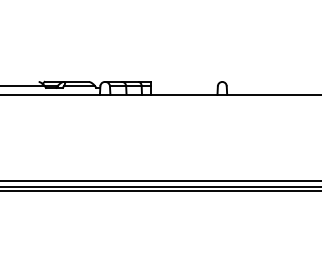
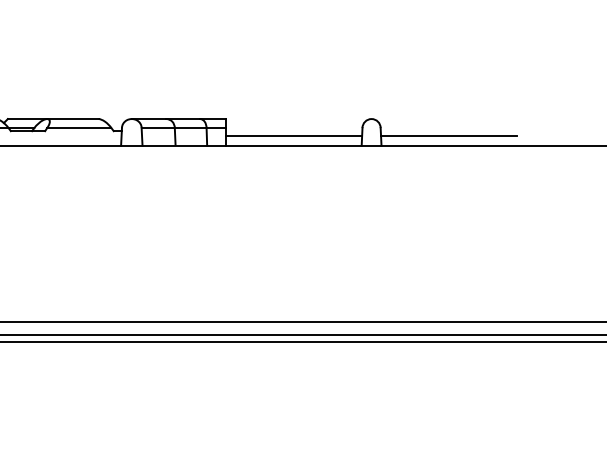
line: (184, 90) -> (294, 136), added
line: (259, 90) -> (447, 136), added

